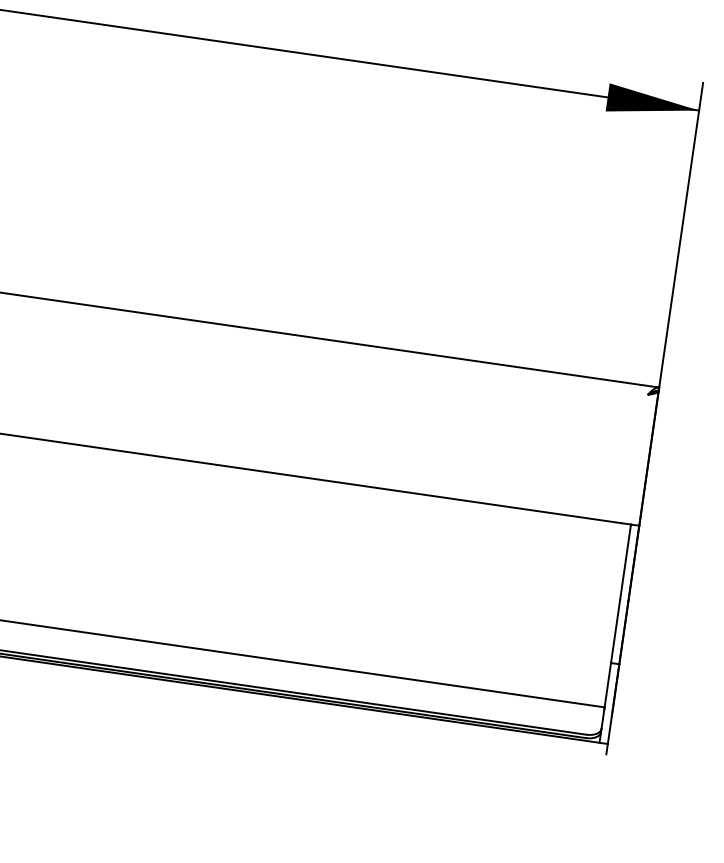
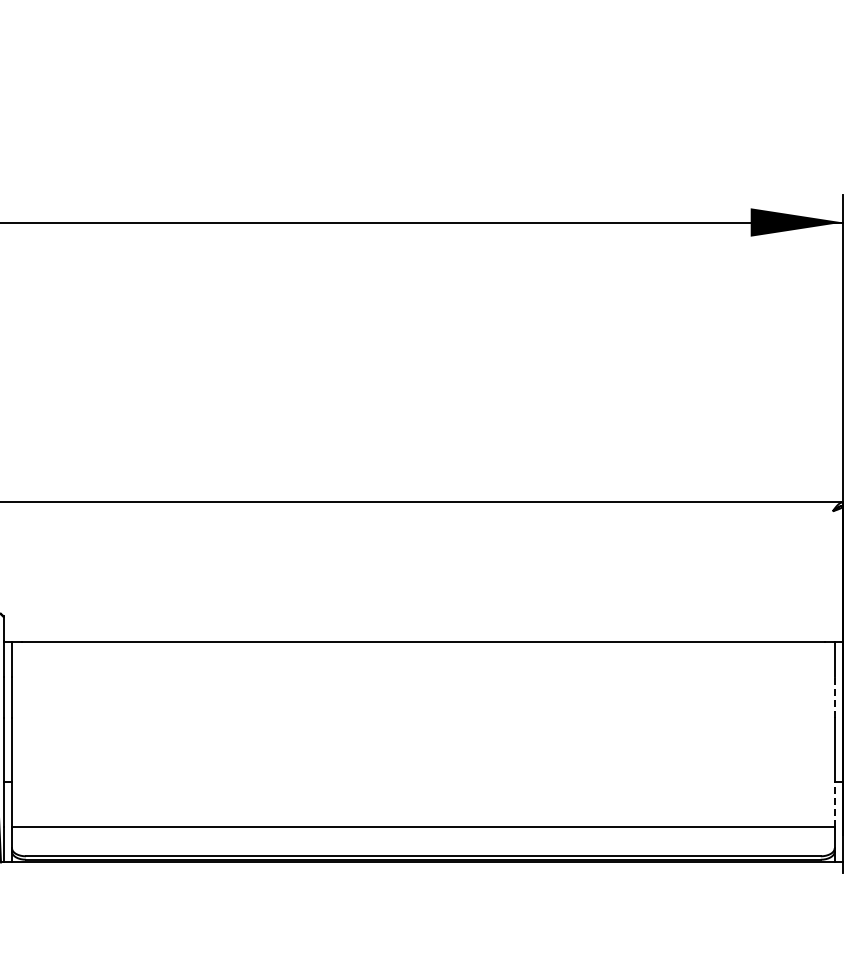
line: (622, 579) -> (834, 697), solid -> dashed
line: (607, 684) -> (834, 803), solid -> dashed

